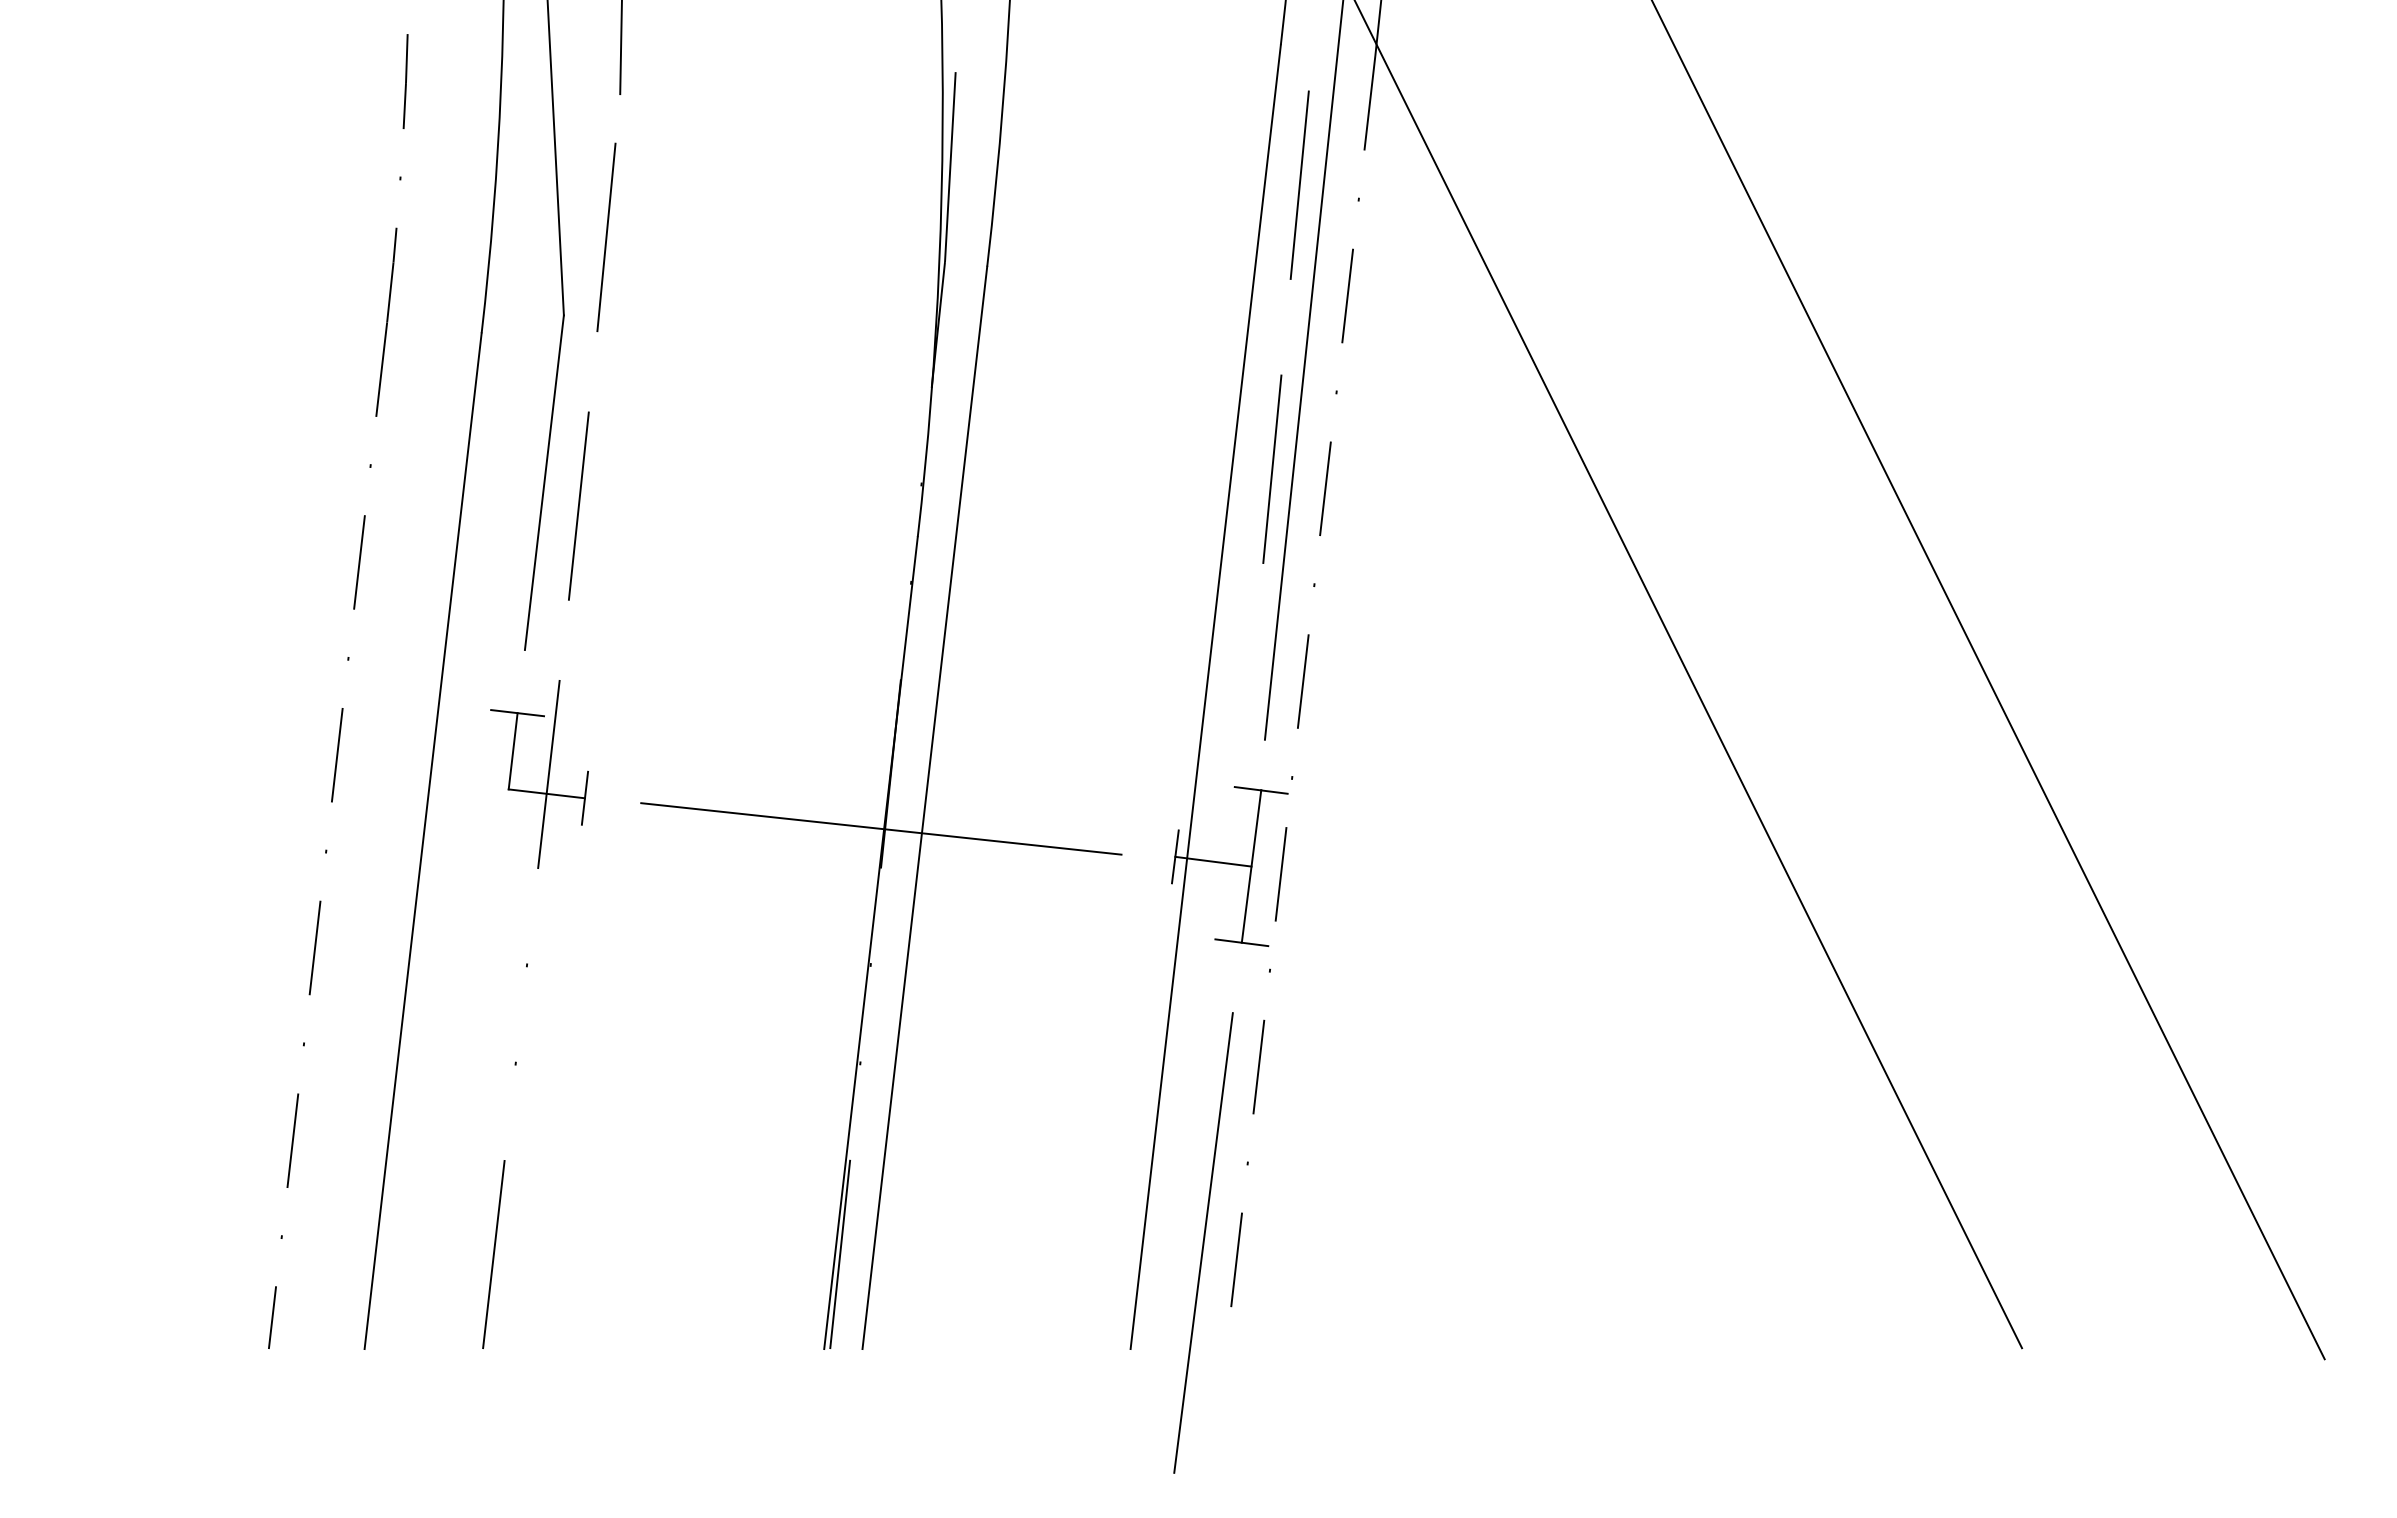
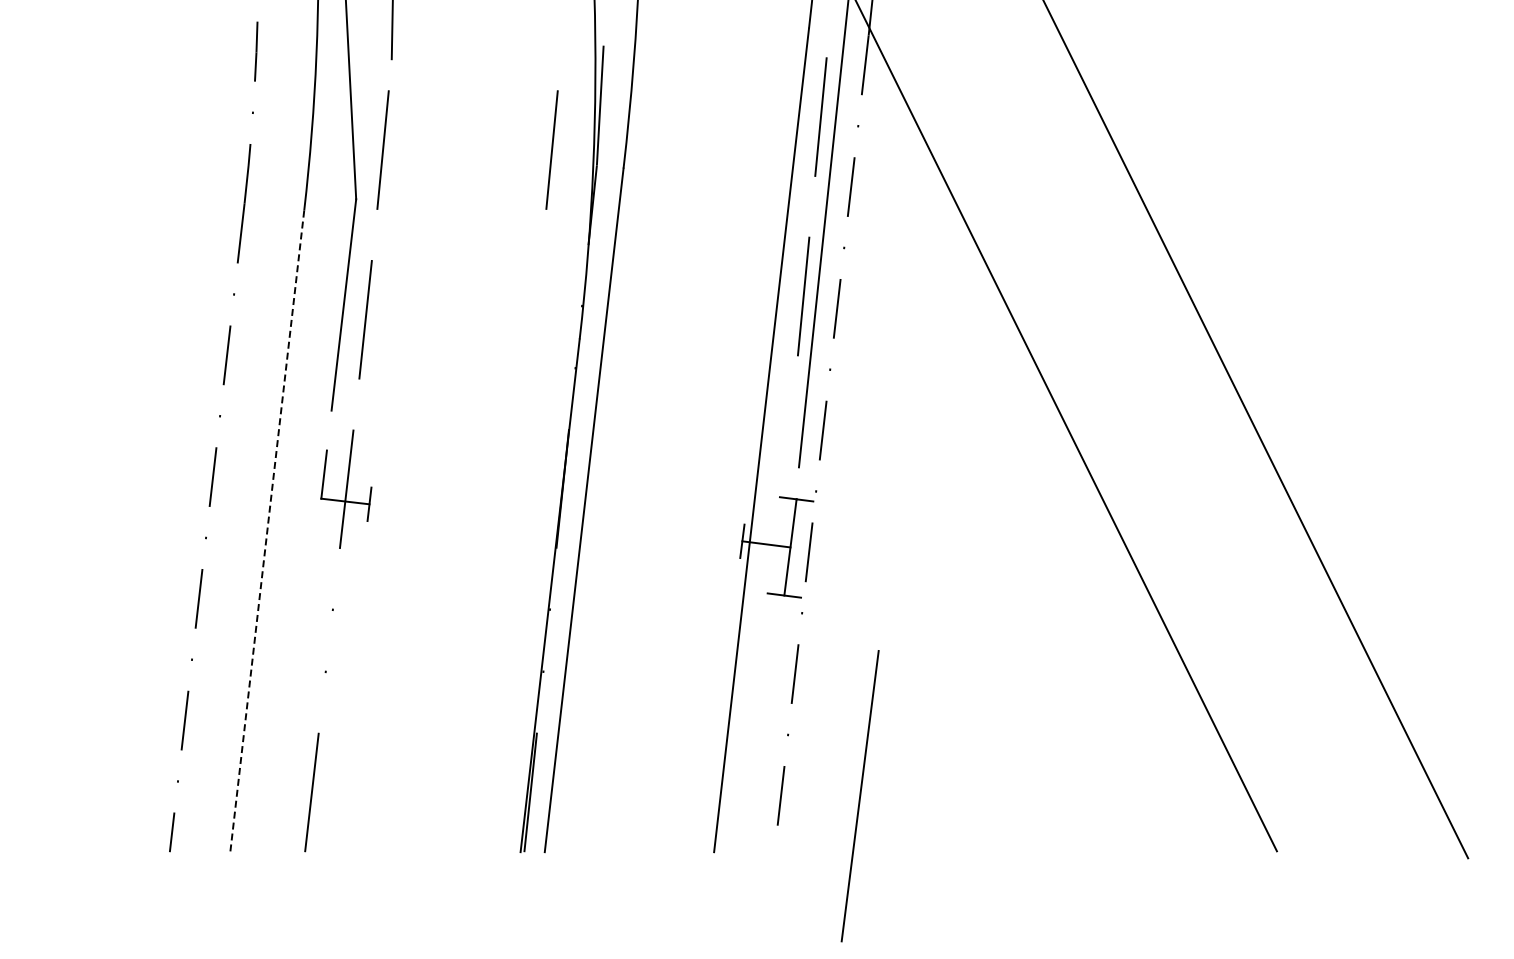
line: (873, 236) -> (551, 149), added
line: (516, 713) -> (326, 450), removed
line: (881, 828) -> (556, 523), removed
line: (423, 841) -> (267, 531), solid -> dashed
line: (1202, 1243) -> (859, 796), moved

